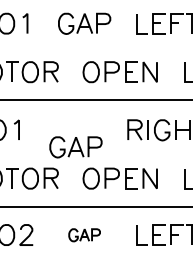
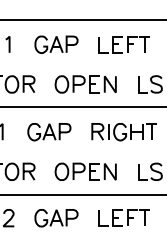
part: (76, 147) -> (49, 132), moved
part: (84, 235) -> (56, 218), size x1.67

